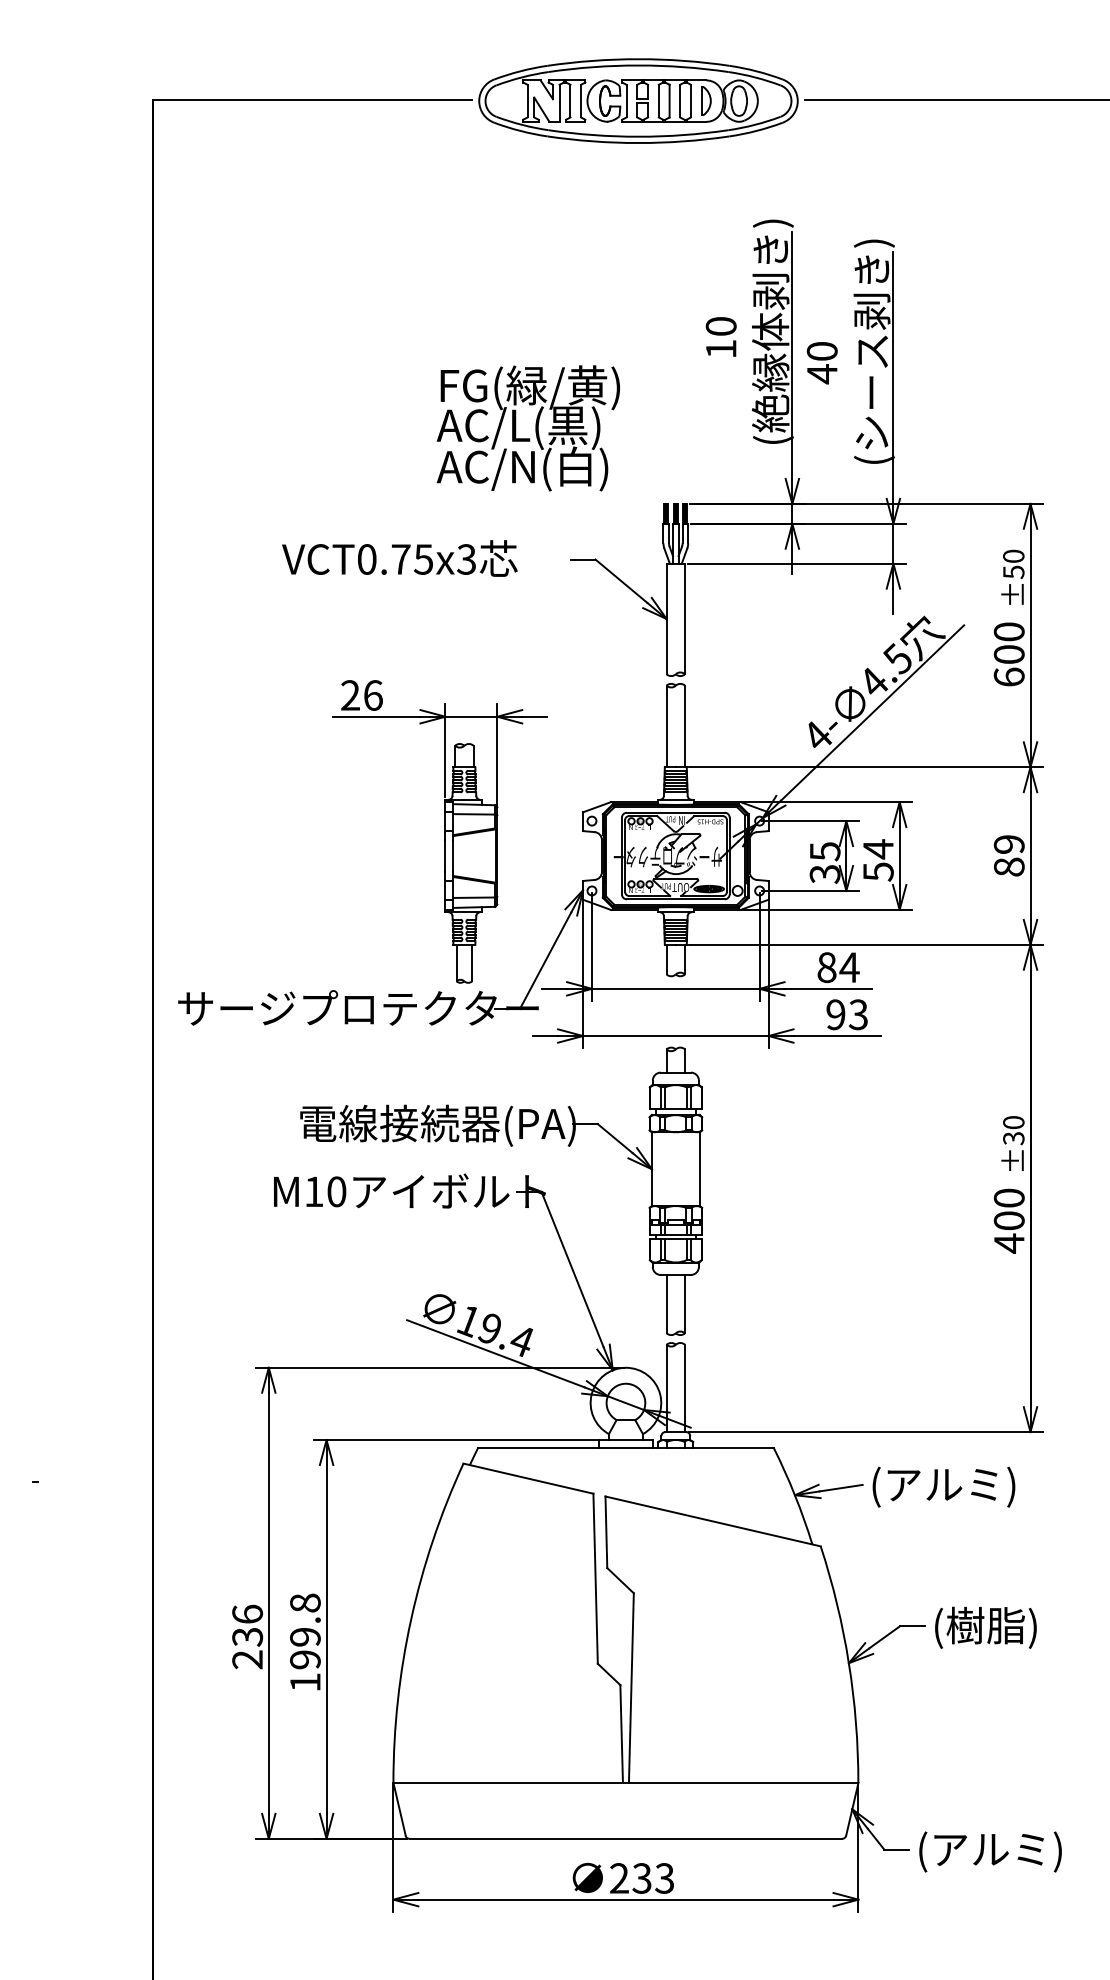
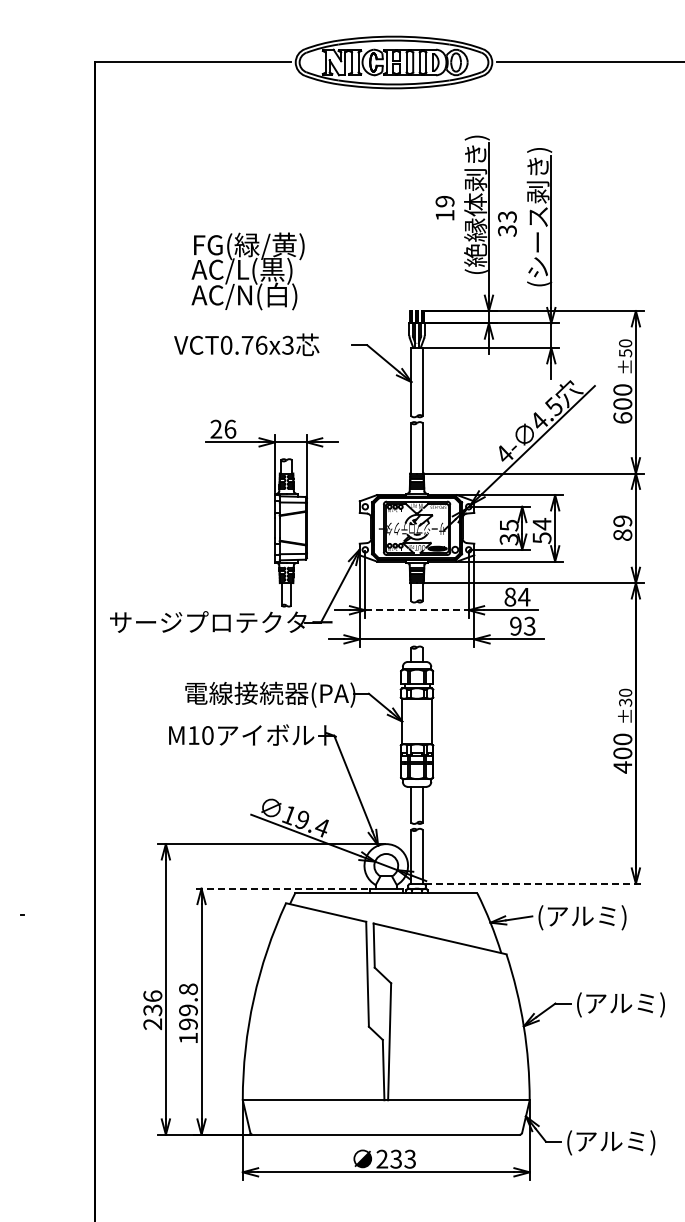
text: (720, 326) -> (444, 201), 10 -> 19
text: (822, 363) -> (507, 224), 40 -> 33
text: (527, 428) -> (247, 271), moved
text: (423, 558) -> (261, 344), VCT0.75x3 -> VCT0.76x3
line: (676, 989) -> (417, 610), solid -> dashed
line: (866, 1431) -> (534, 883), solid -> dashed
line: (454, 1439) -> (280, 888), solid -> dashed
text: (1012, 1627) -> (624, 1004), (樹脂) -> (アルミ)

